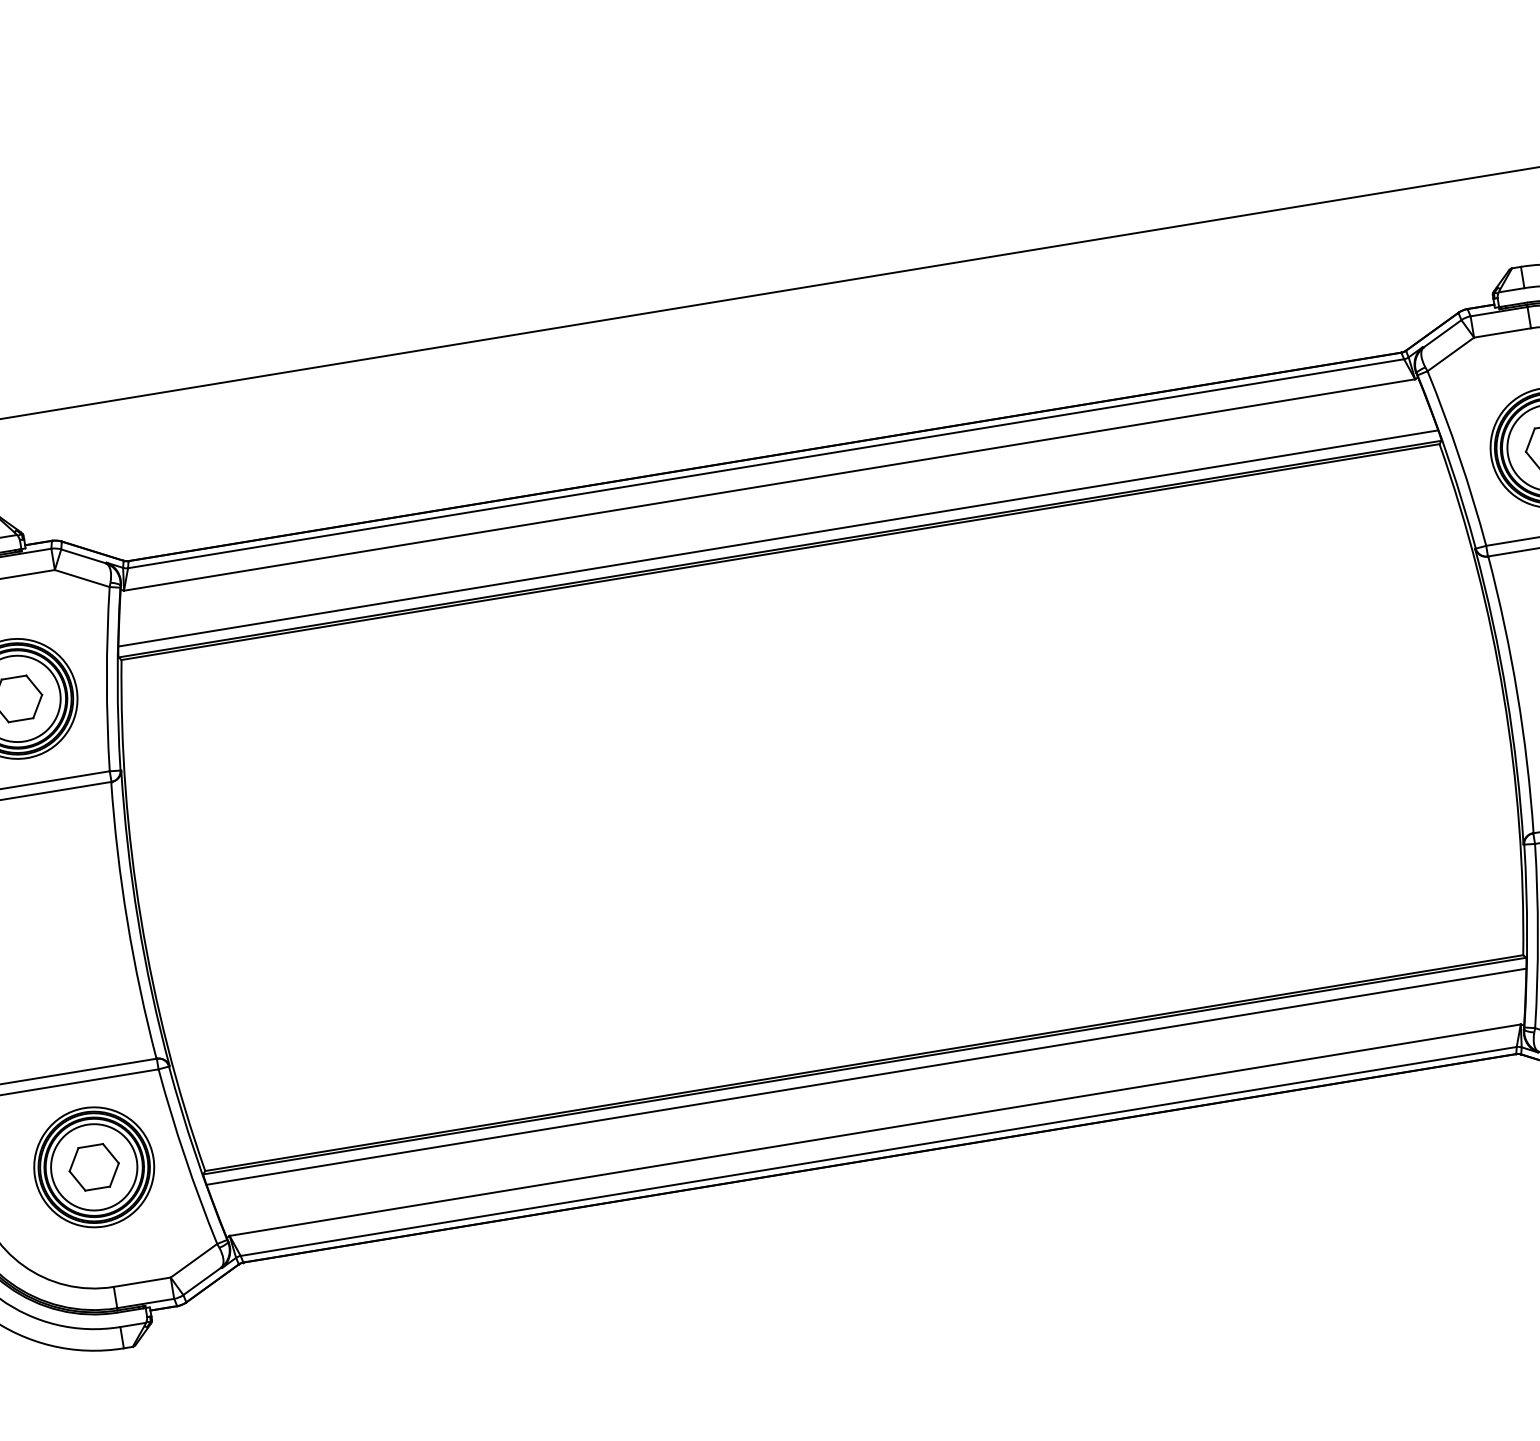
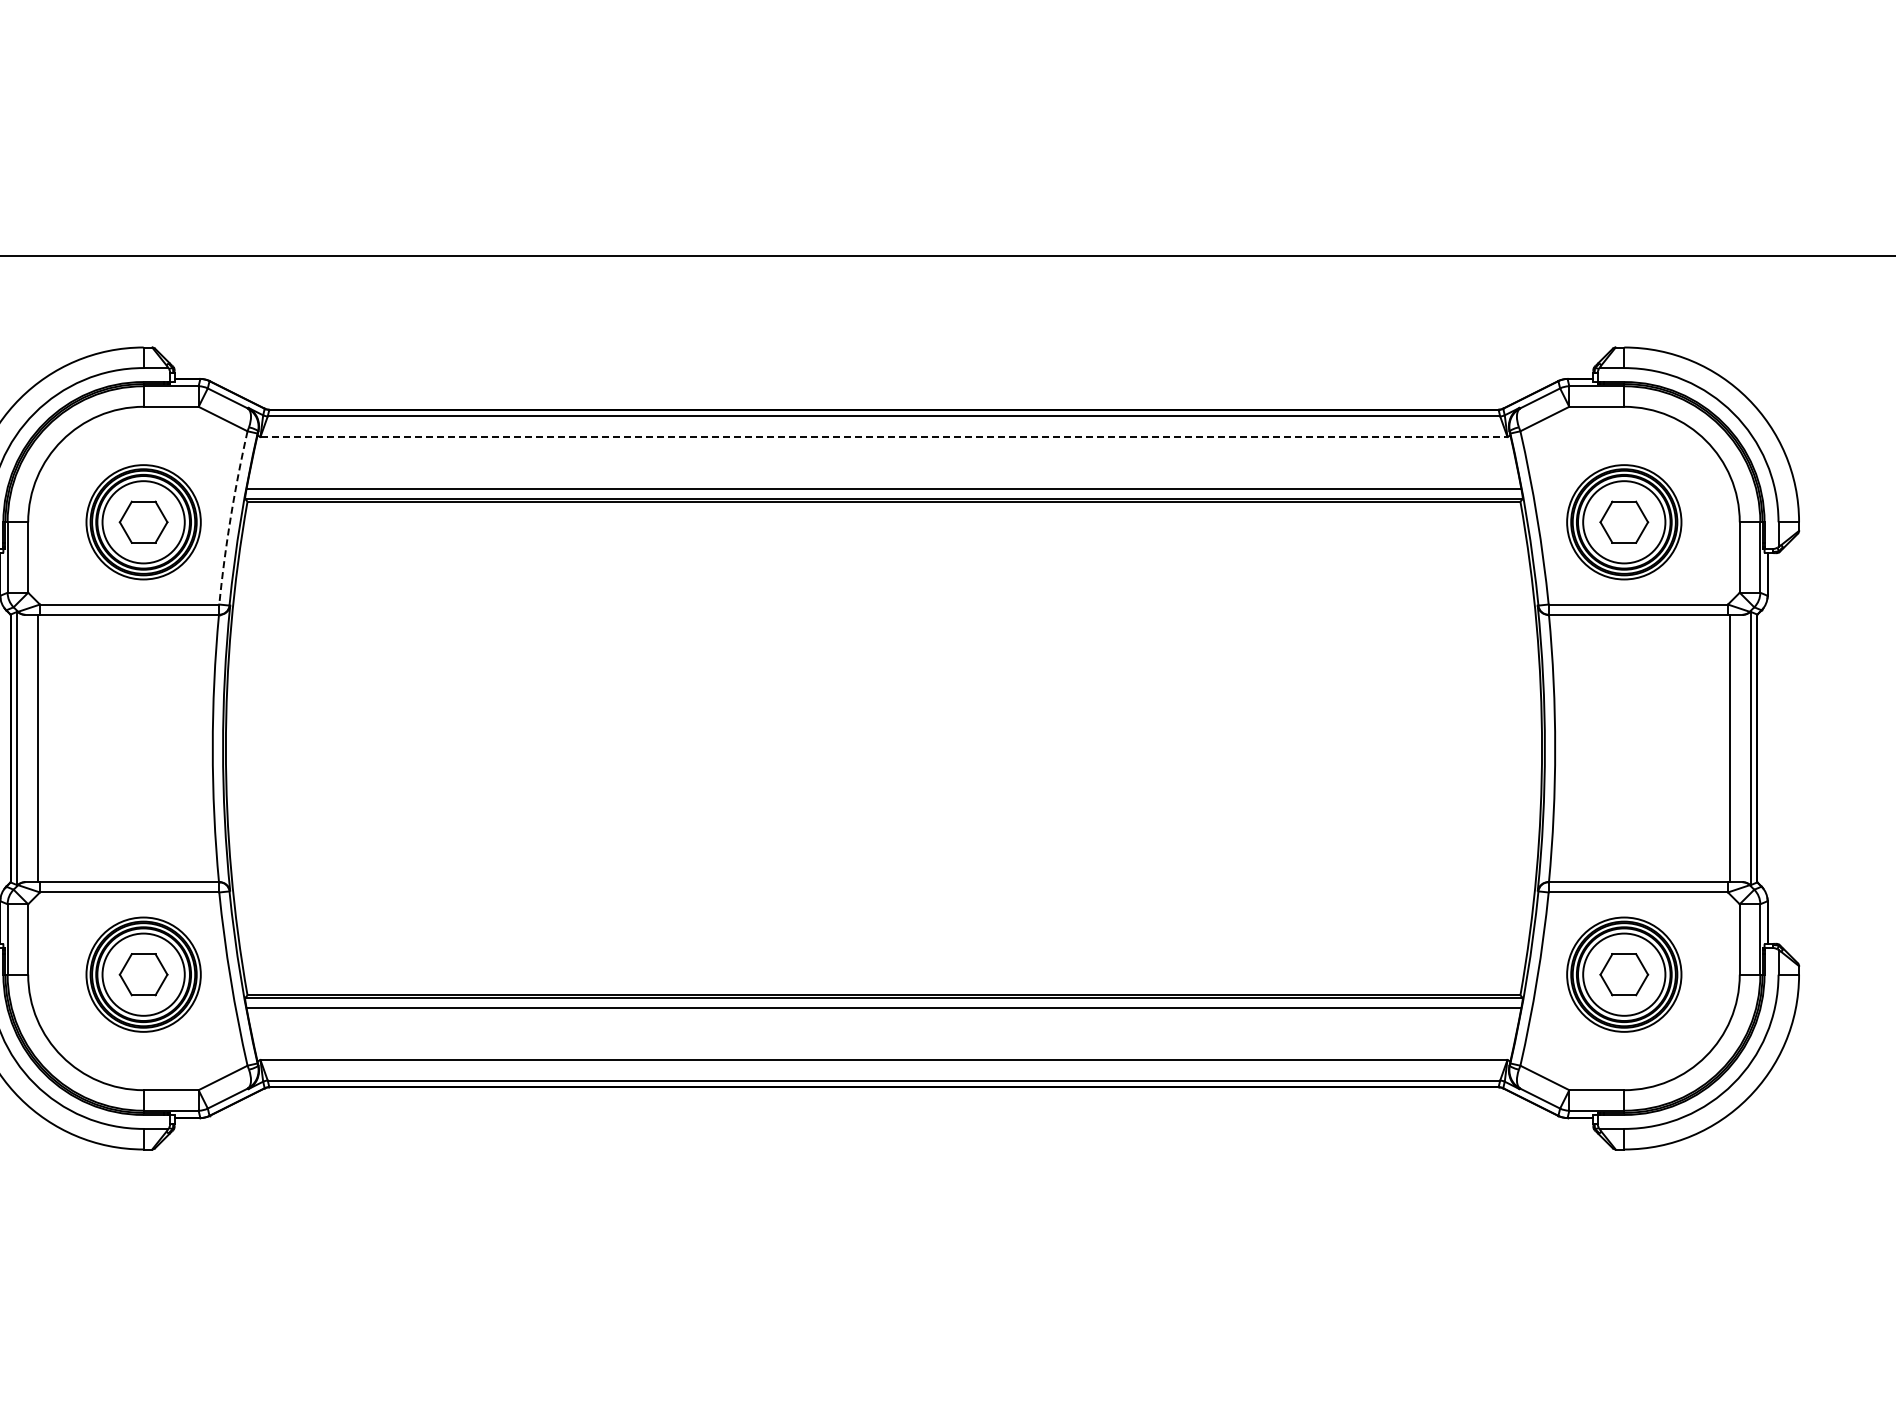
line: (770, 484) -> (884, 436), solid -> dashed
arc: (106, 679) -> (230, 517), solid -> dashed

